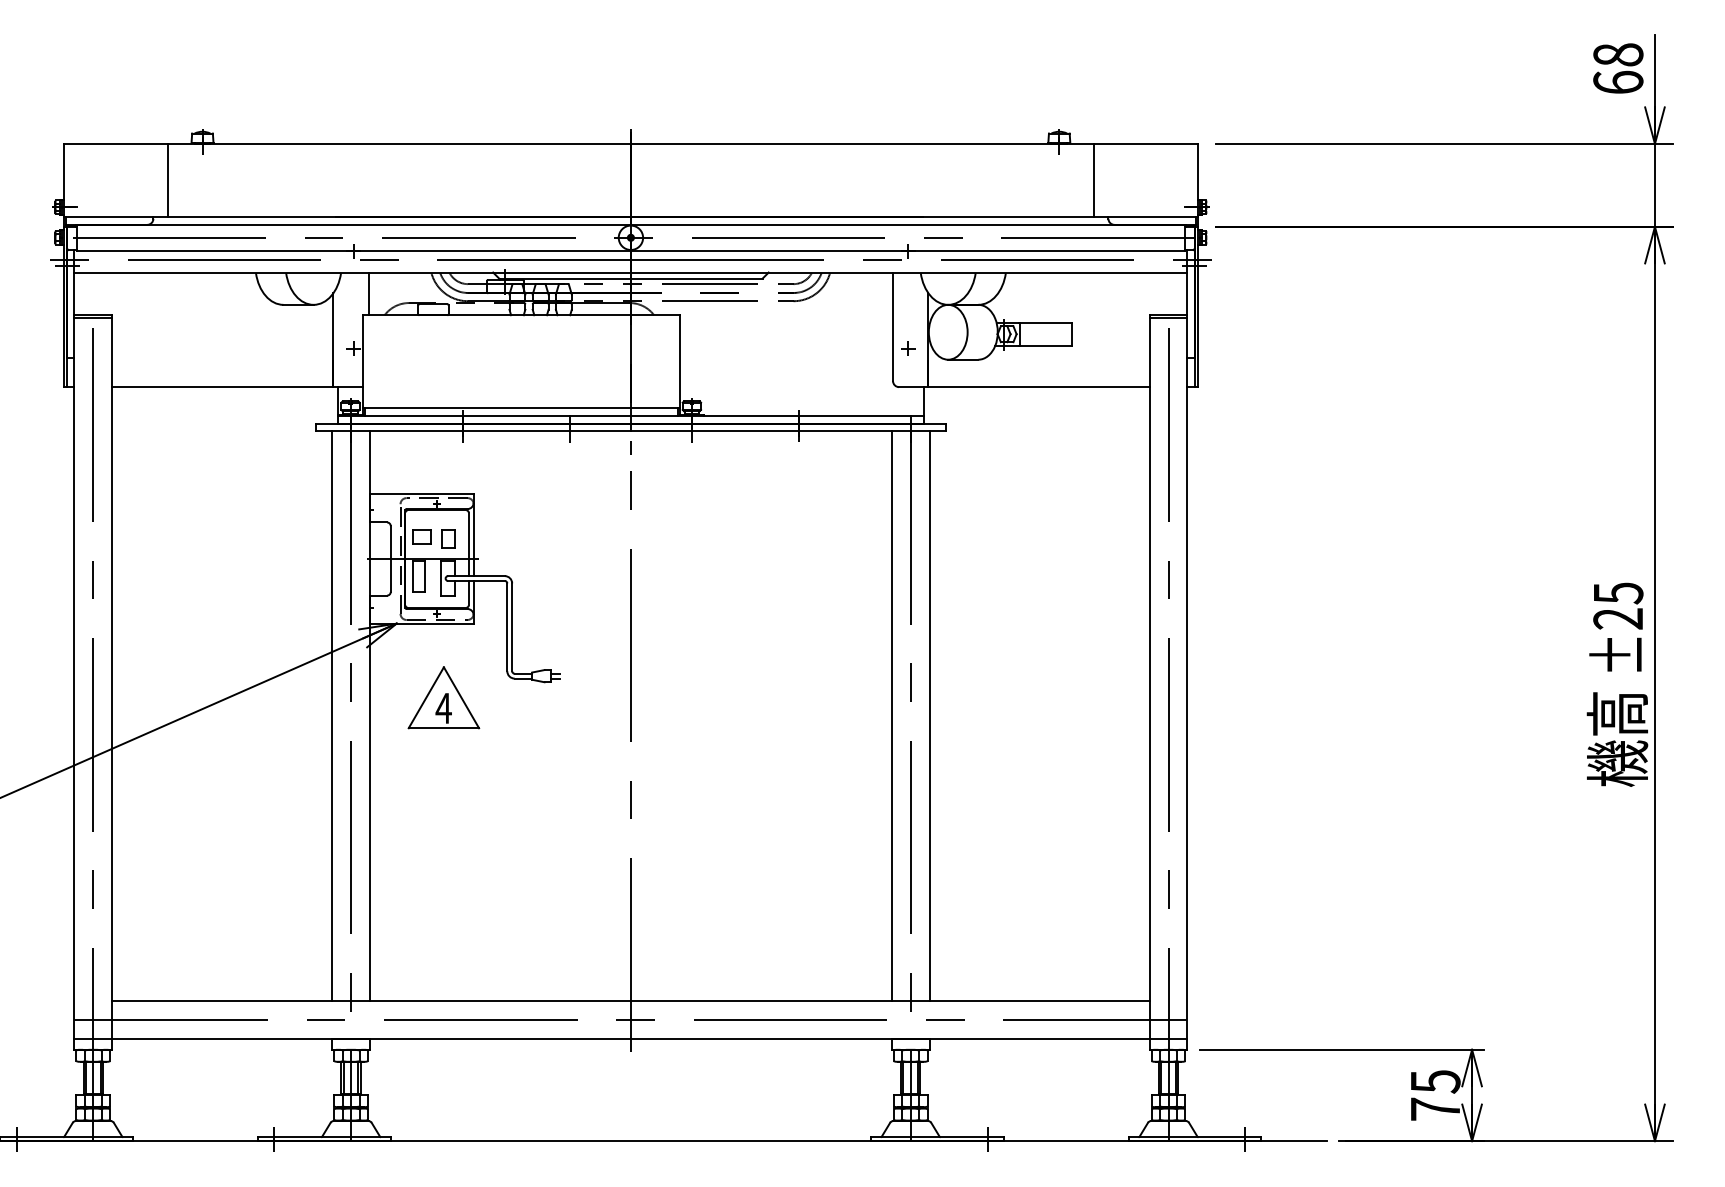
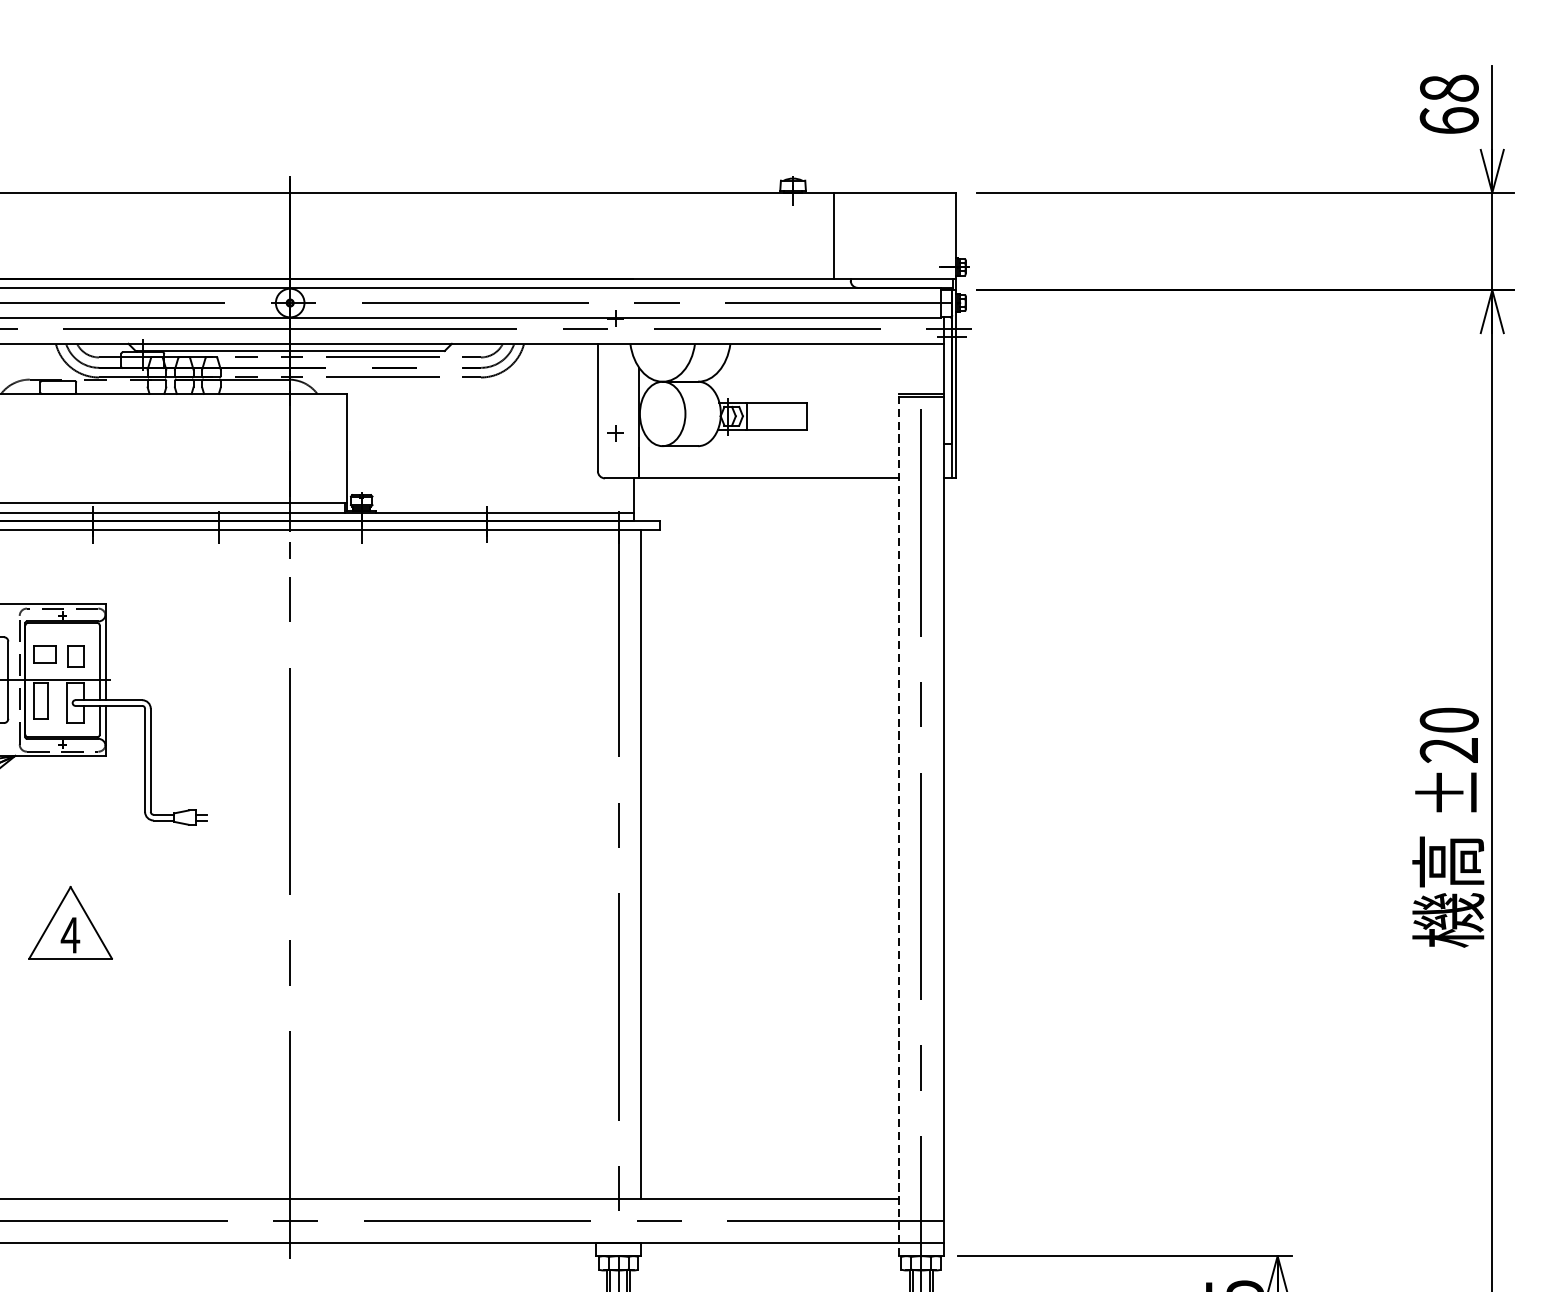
text: (1618, 593) -> (1449, 720), ±25 -> ±20
line: (1149, 681) -> (898, 823), solid -> dashed
part: (443, 697) -> (70, 922), moved
line: (891, 715) -> (596, 863), removed

